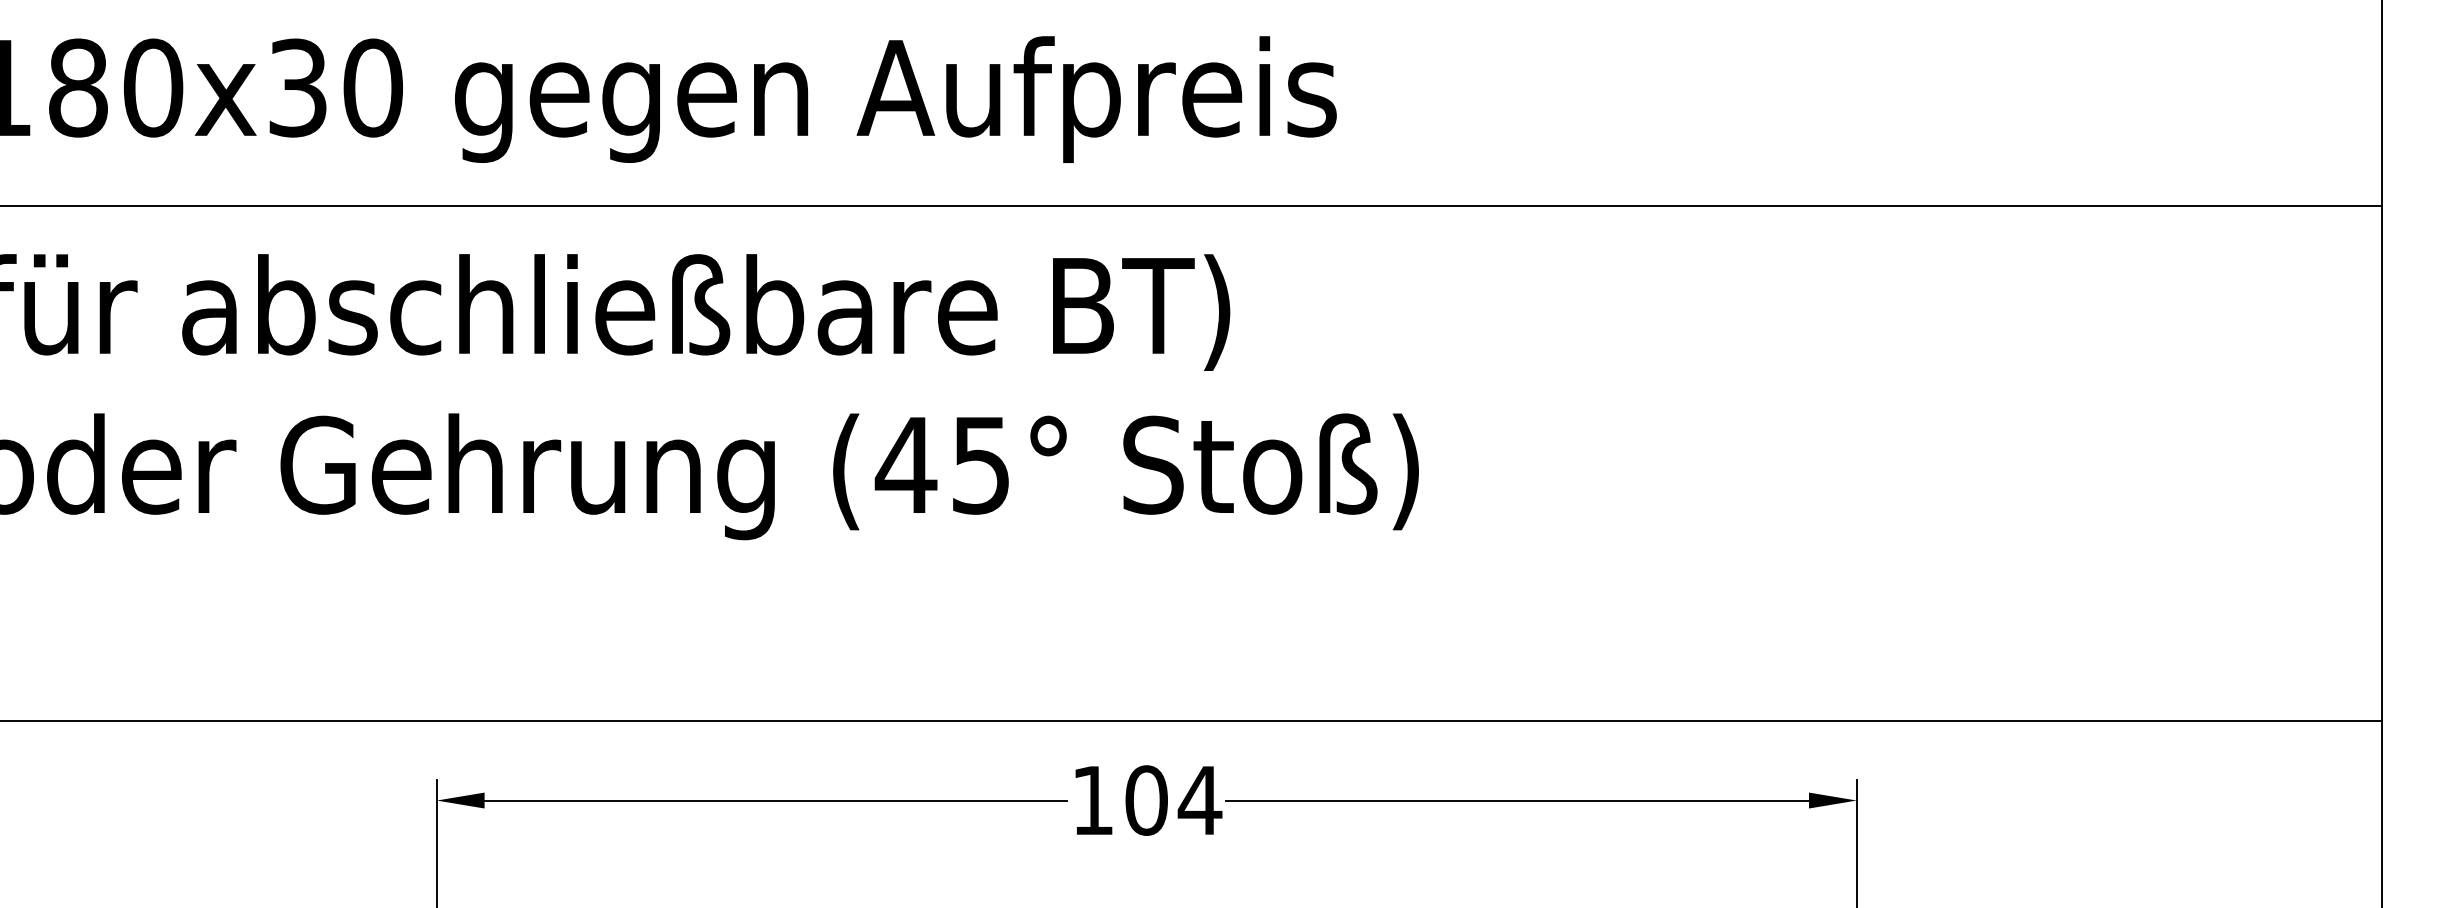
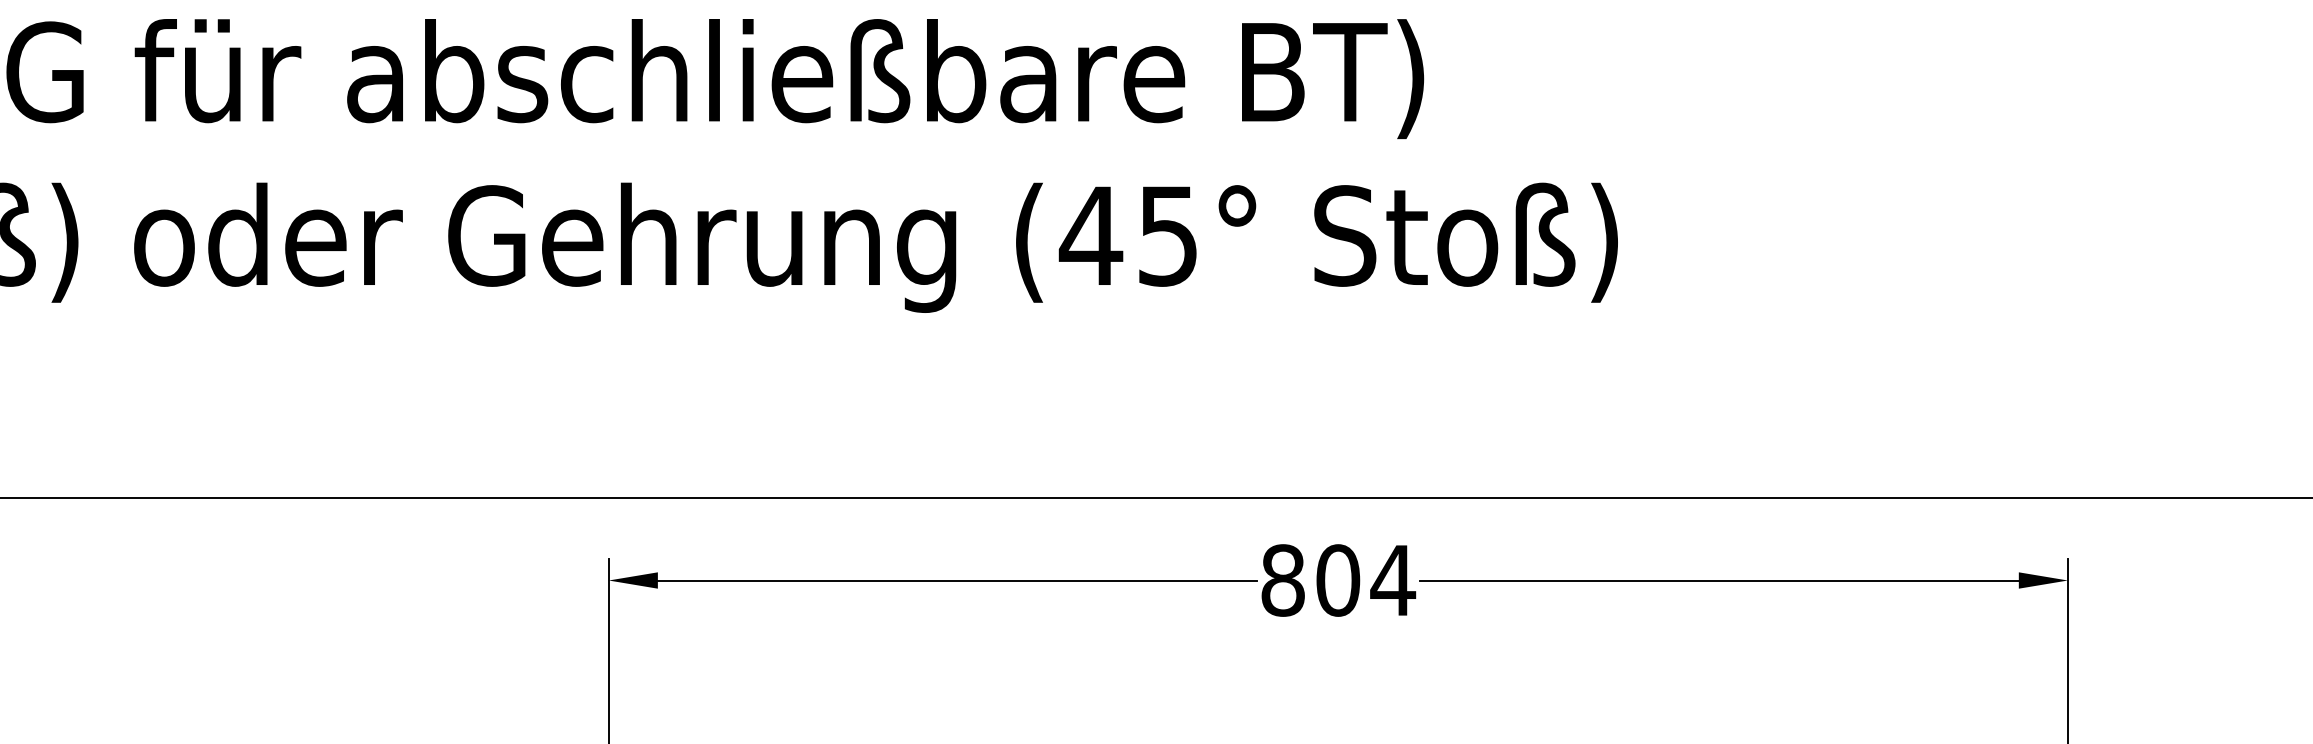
text: (1093, 800) -> (1283, 580), 104 -> 804

